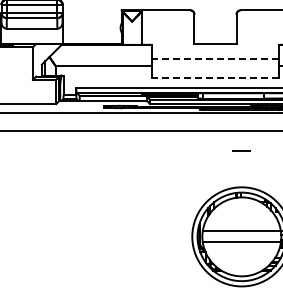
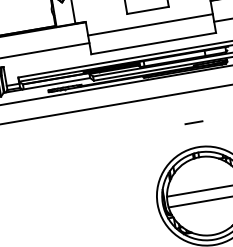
line: (215, 58) -> (150, 24), dashed -> solid
line: (215, 77) -> (153, 43), dashed -> solid
line: (241, 150) -> (193, 121), moved

